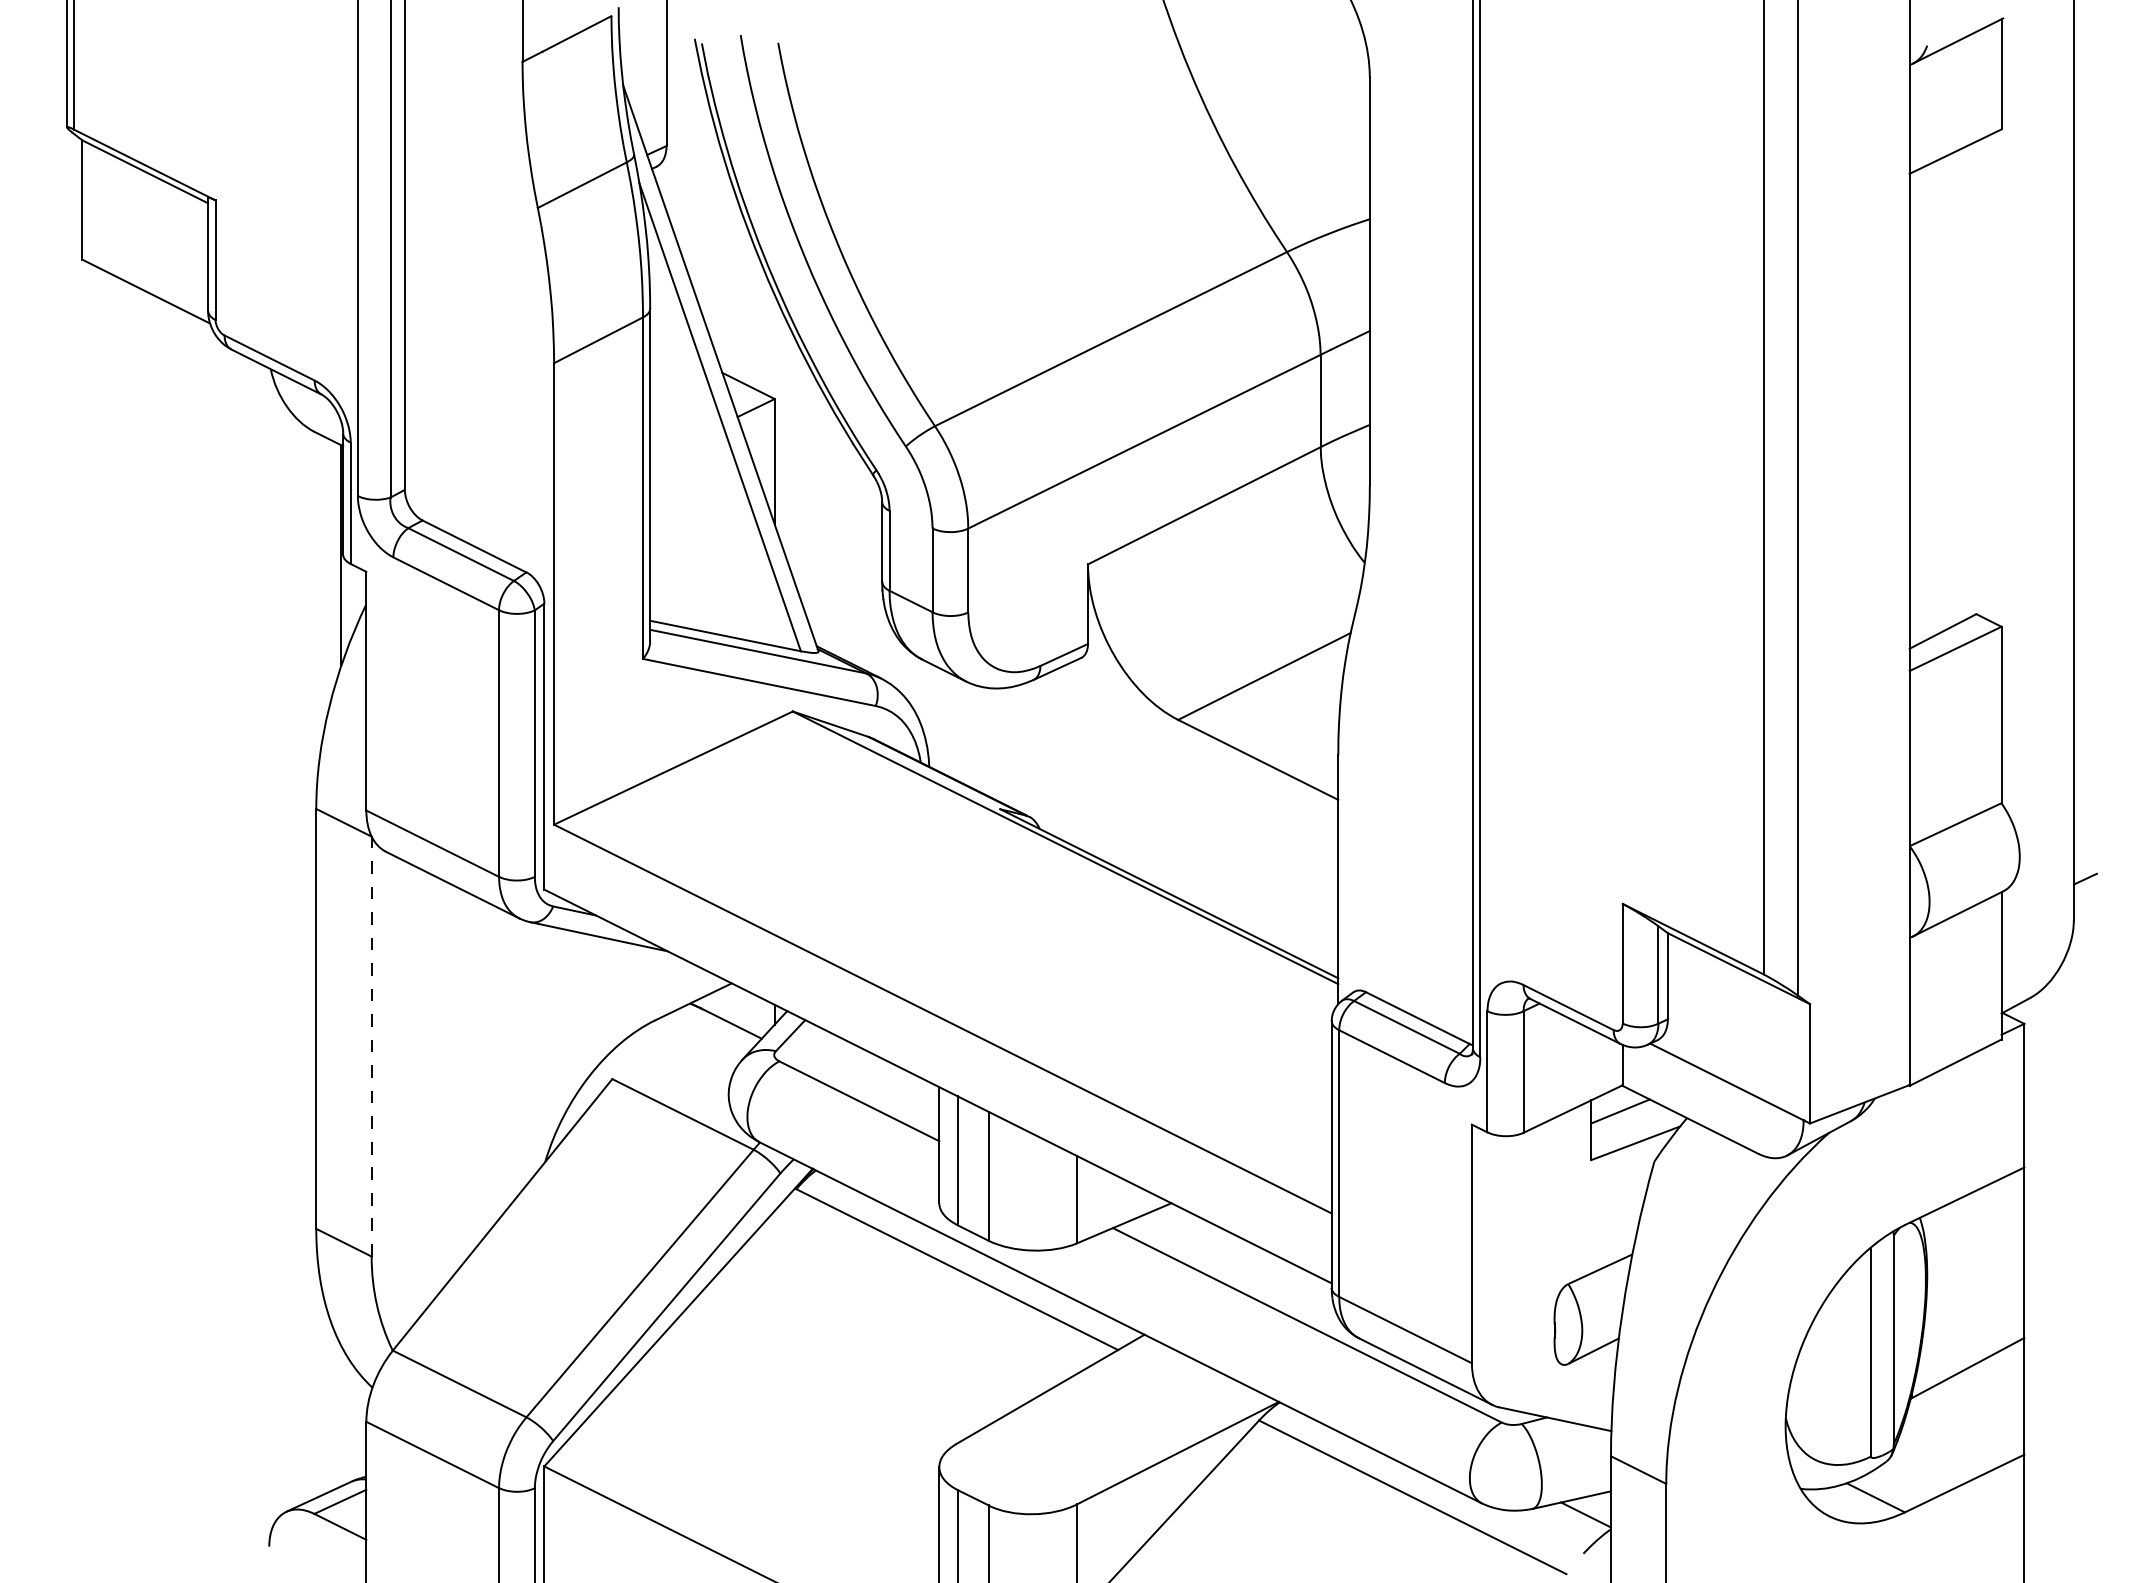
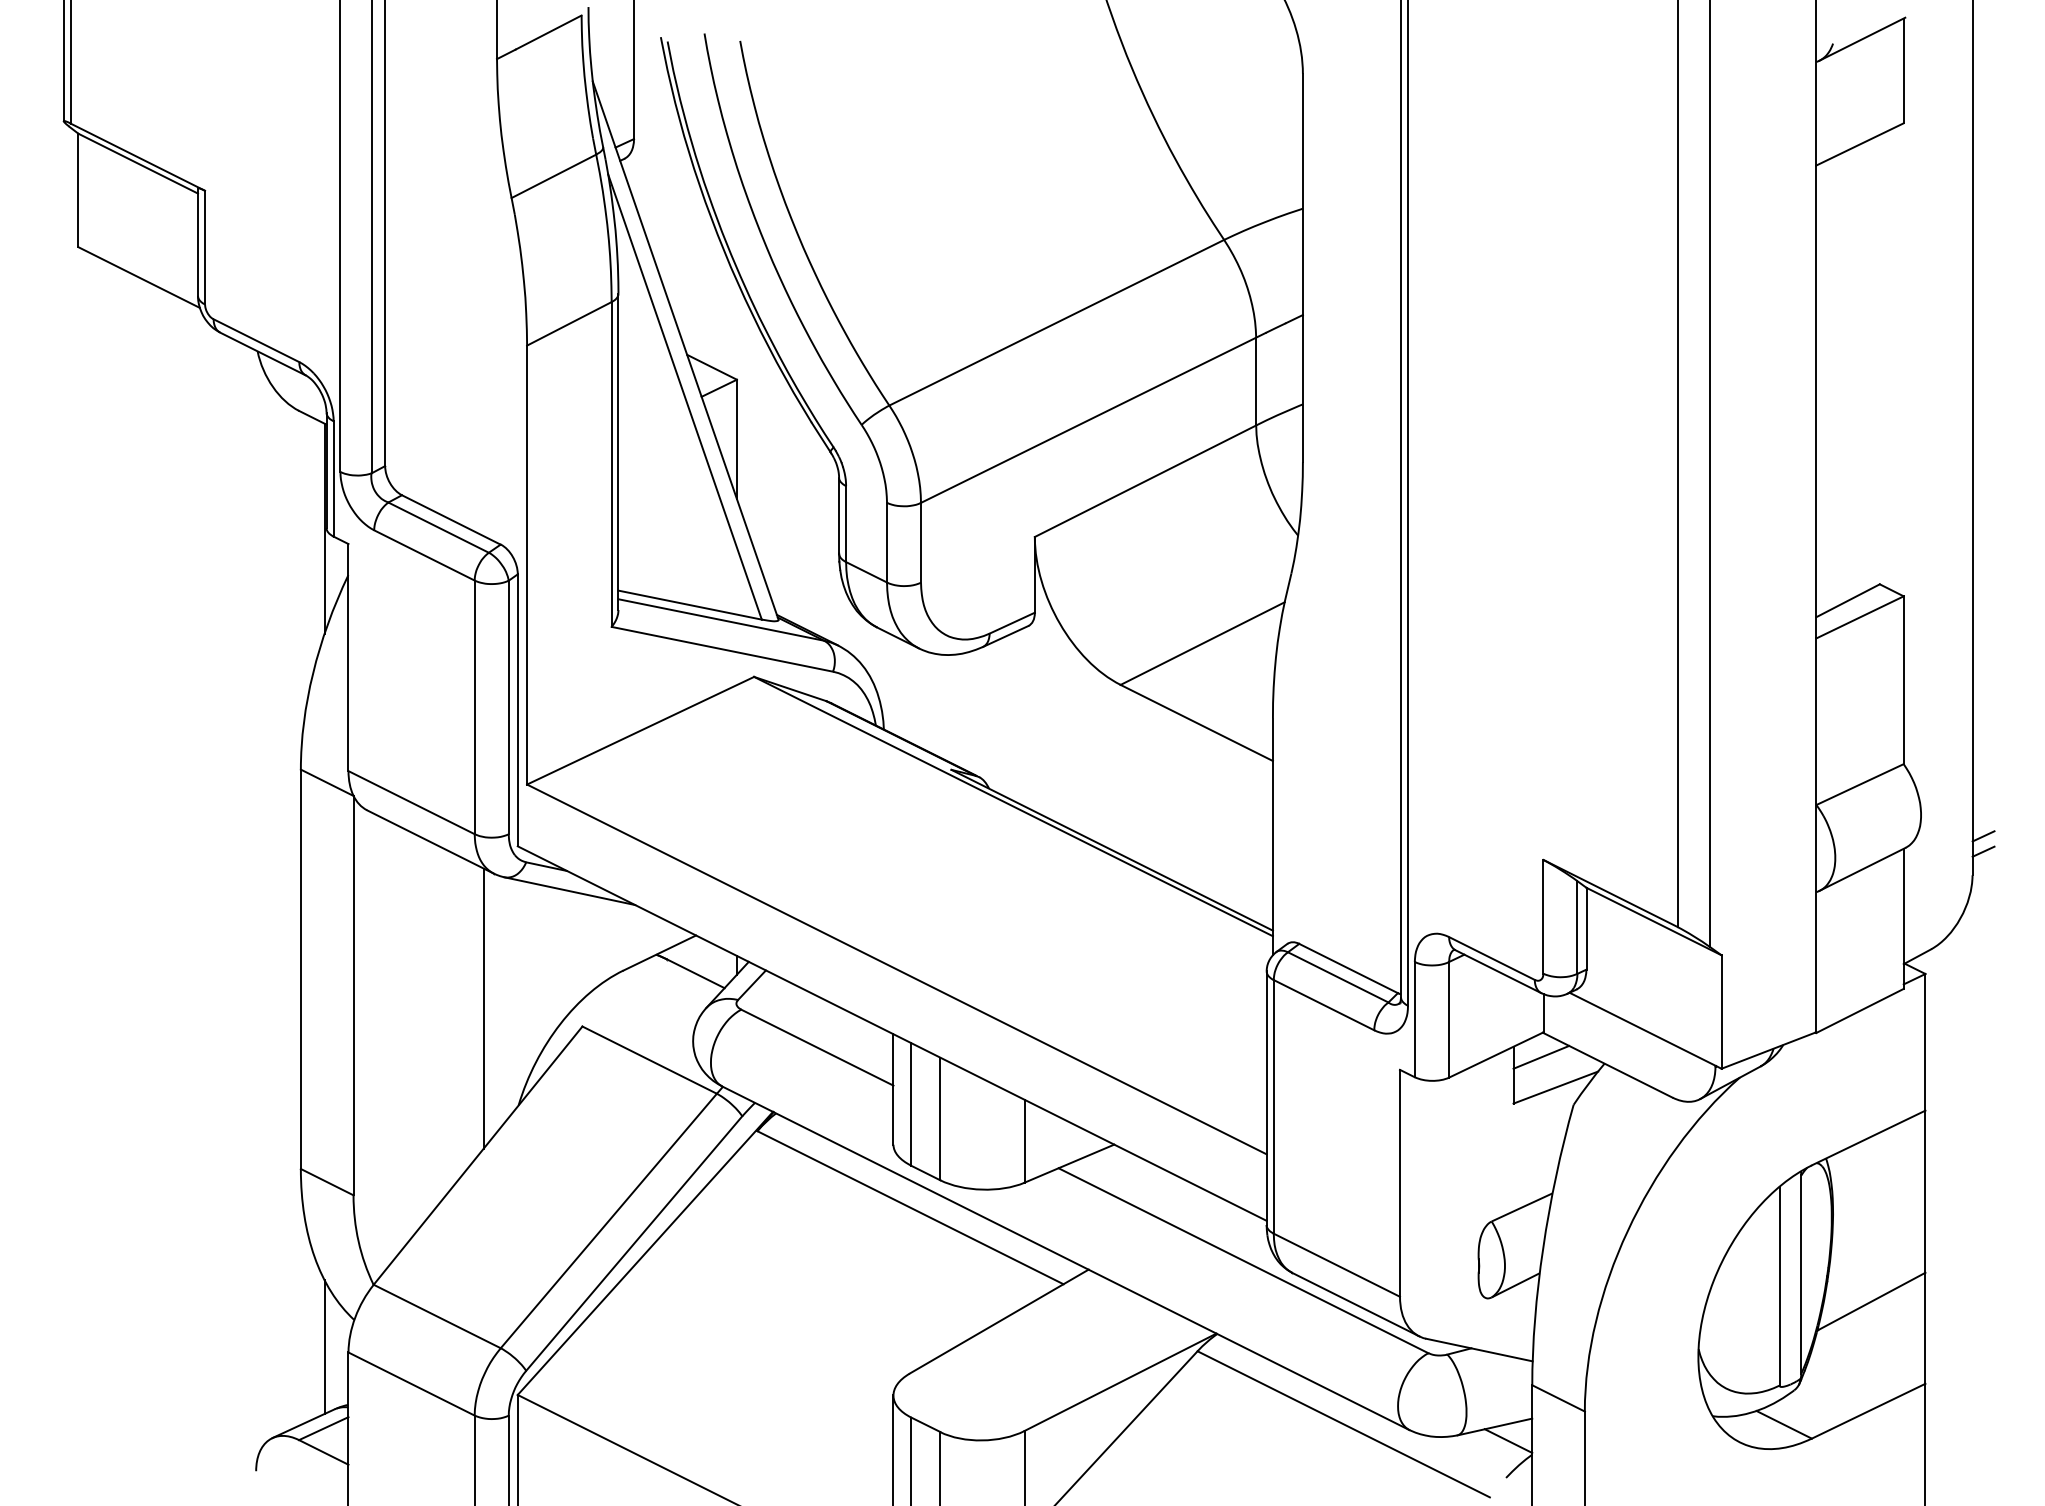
line: (2085, 895) -> (1983, 851), added
line: (371, 1046) -> (353, 995), dashed -> solid
line: (508, 1060) -> (483, 1008), added
line: (341, 1416) -> (324, 1347), added

